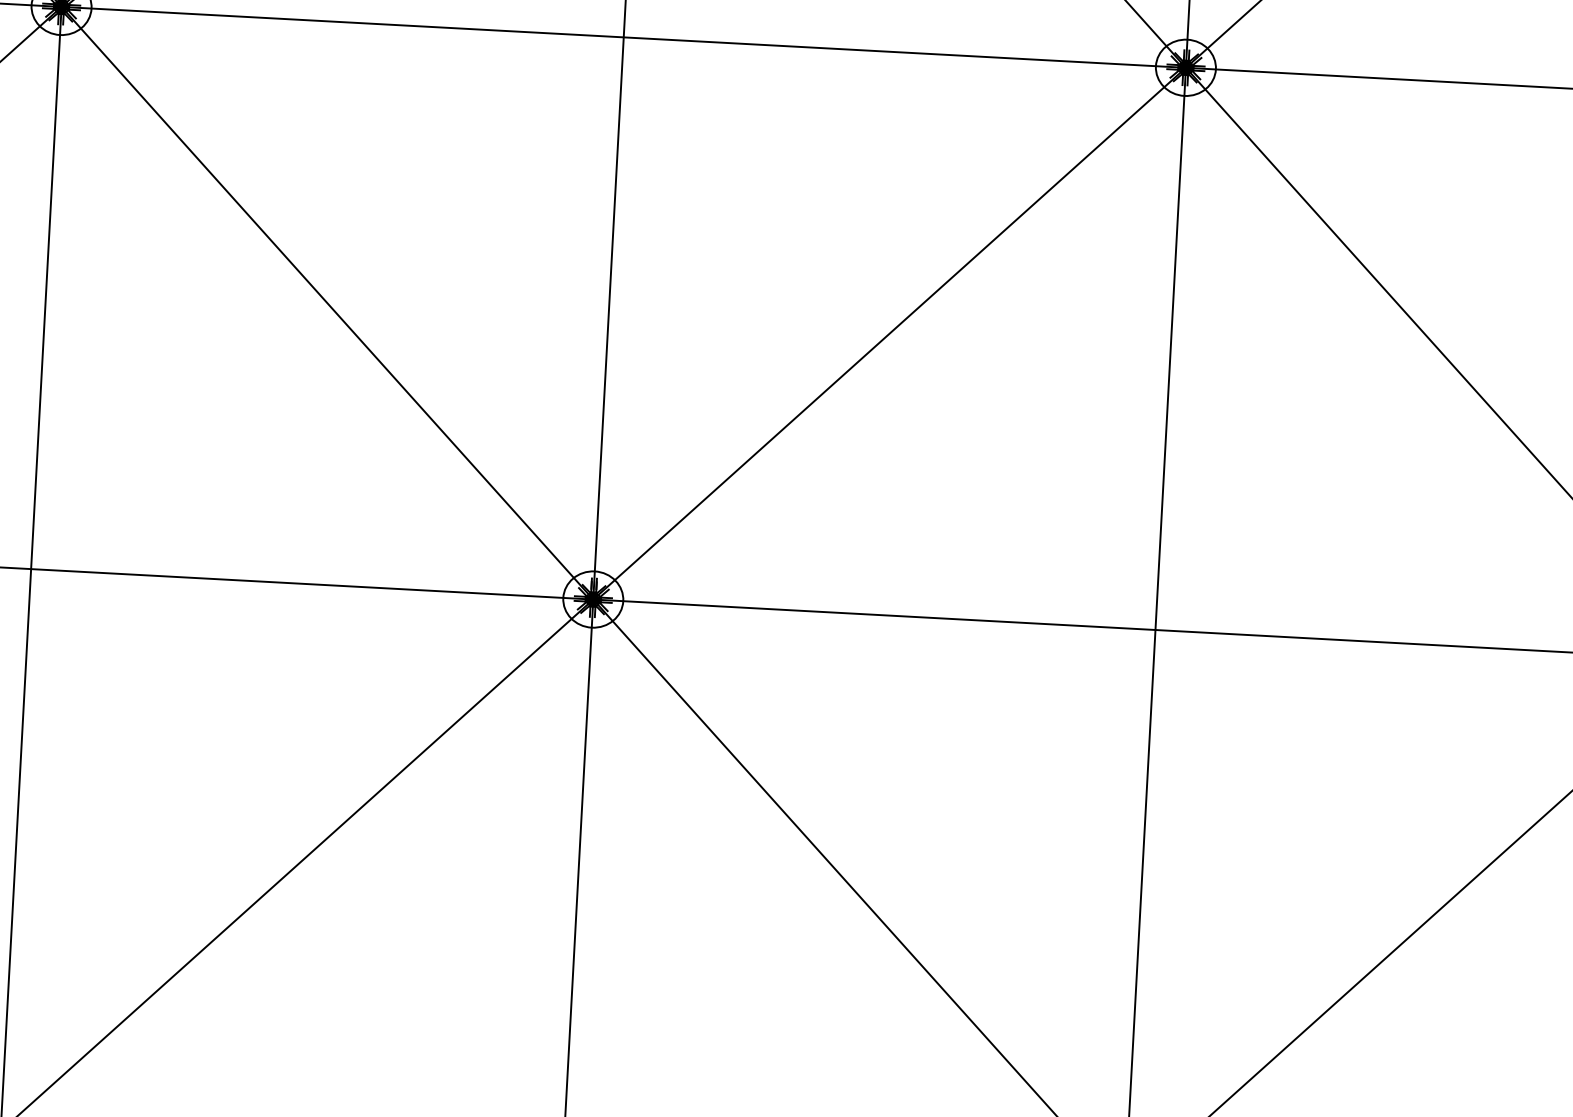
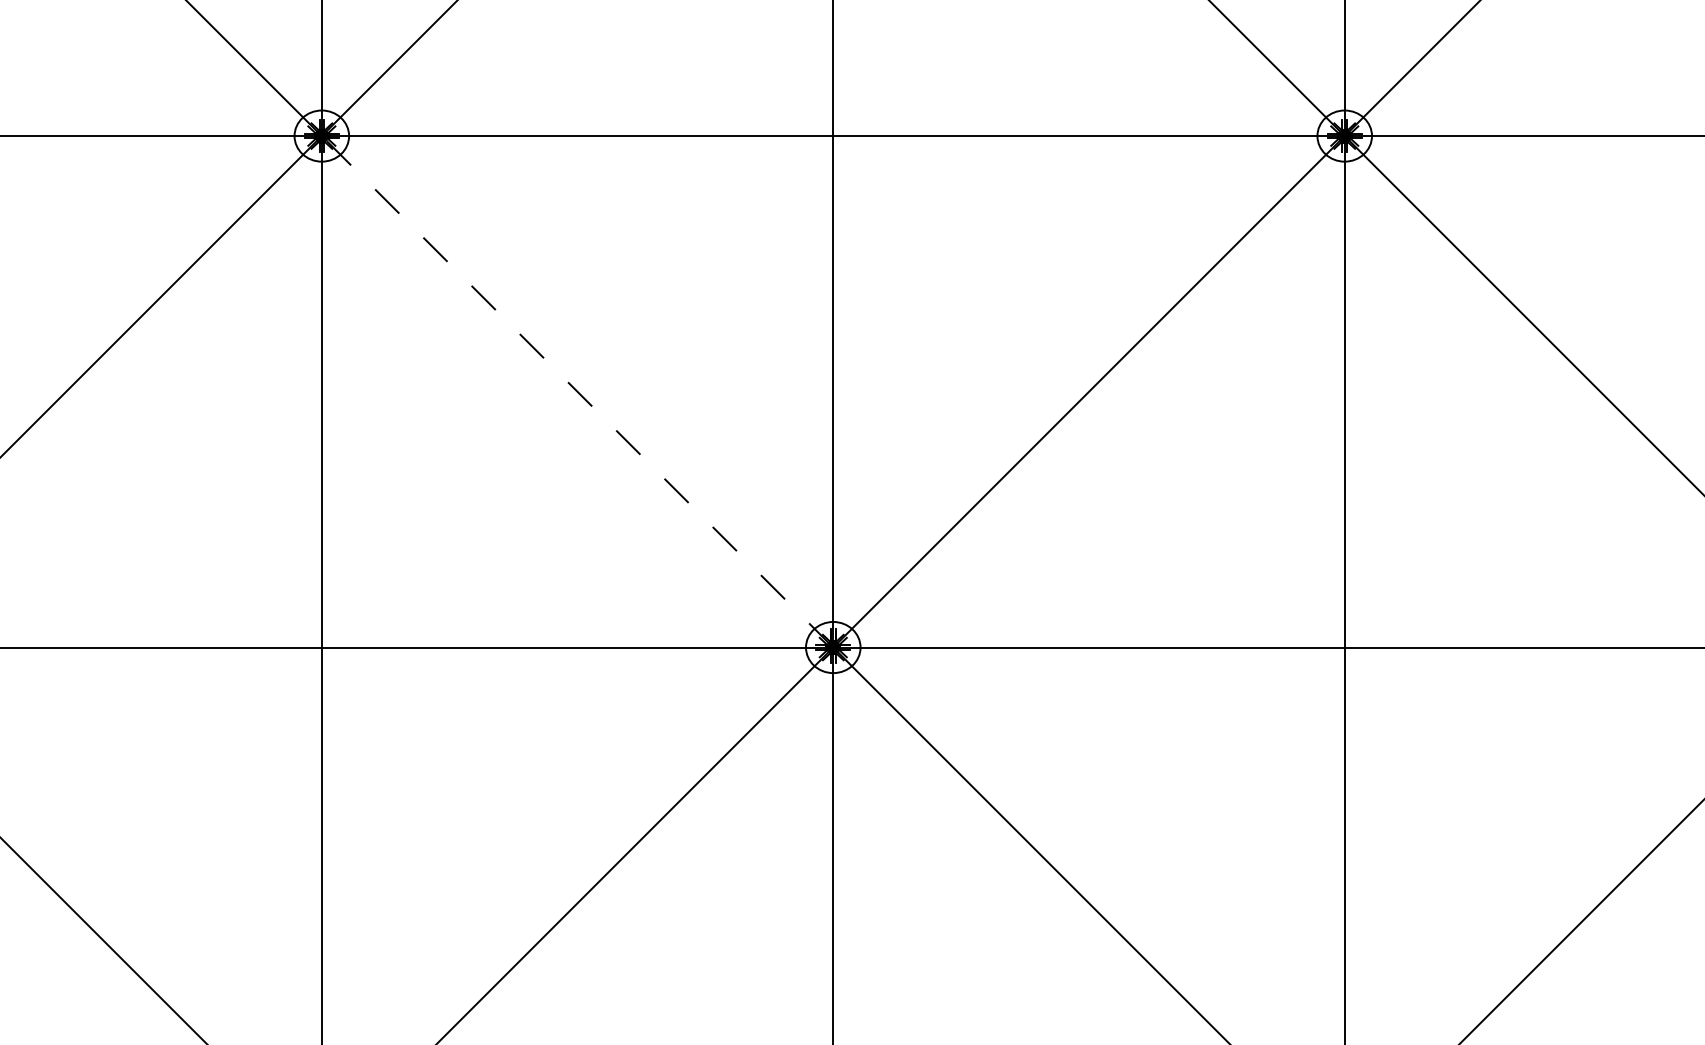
line: (327, 302) -> (577, 391), solid -> dashed

